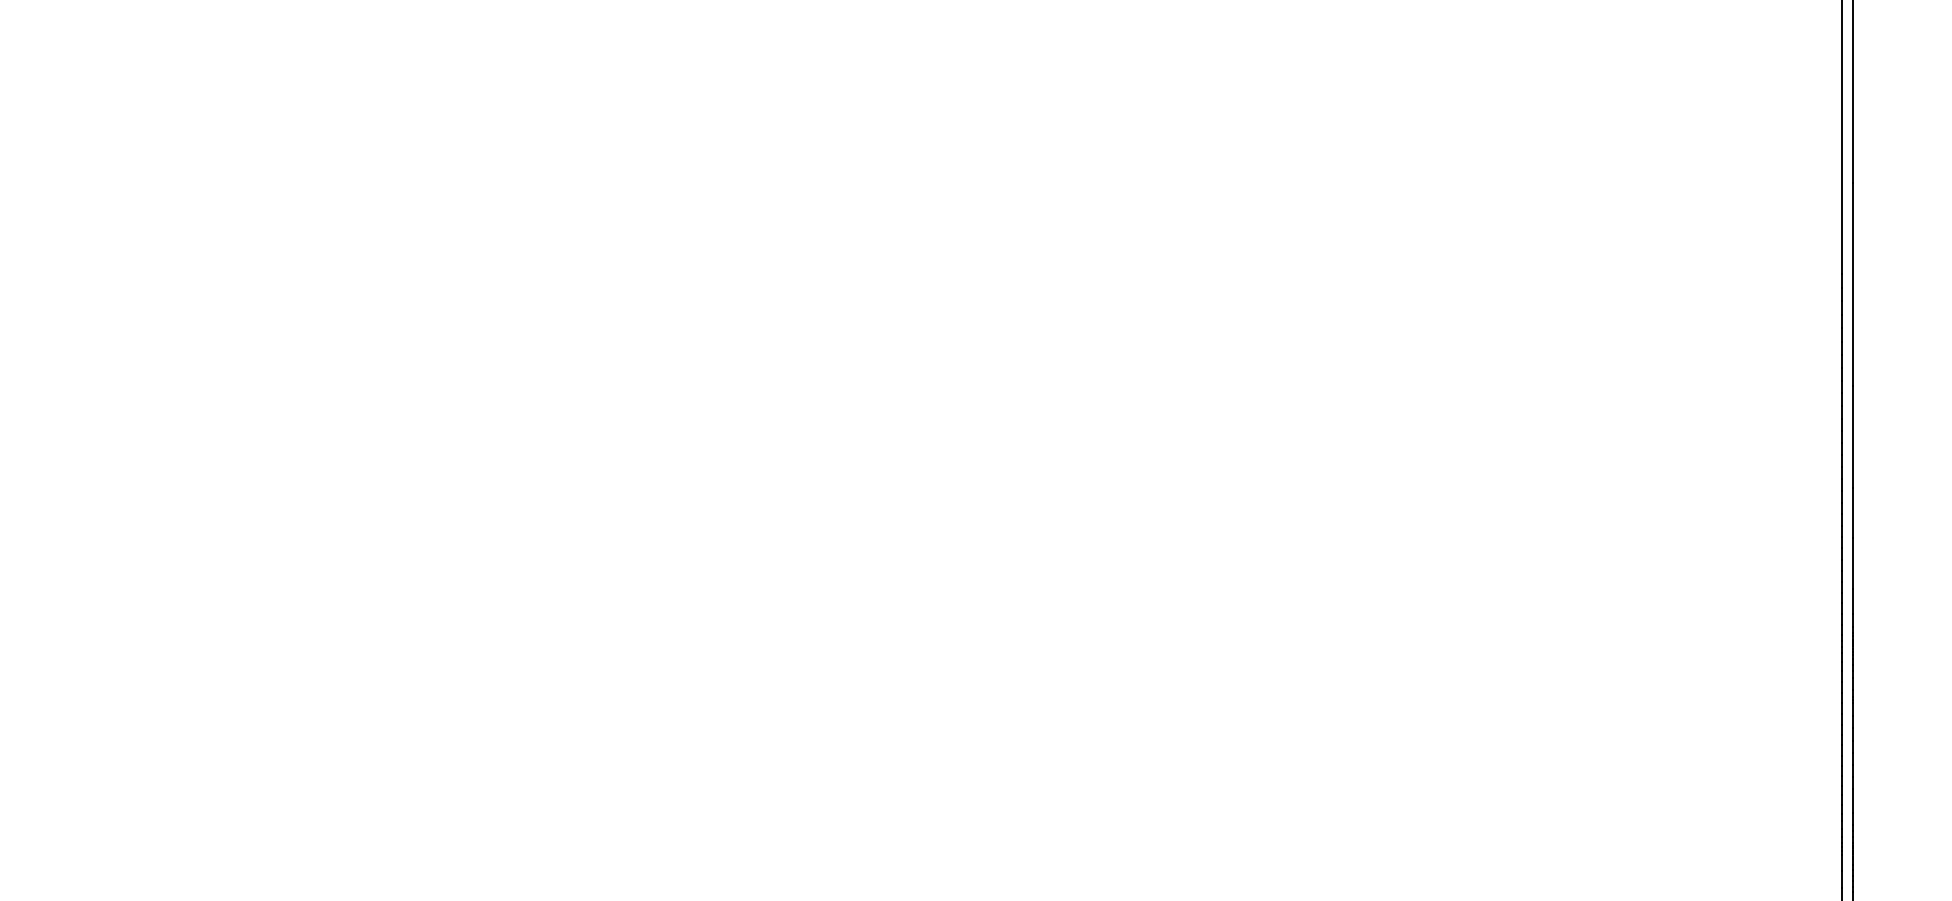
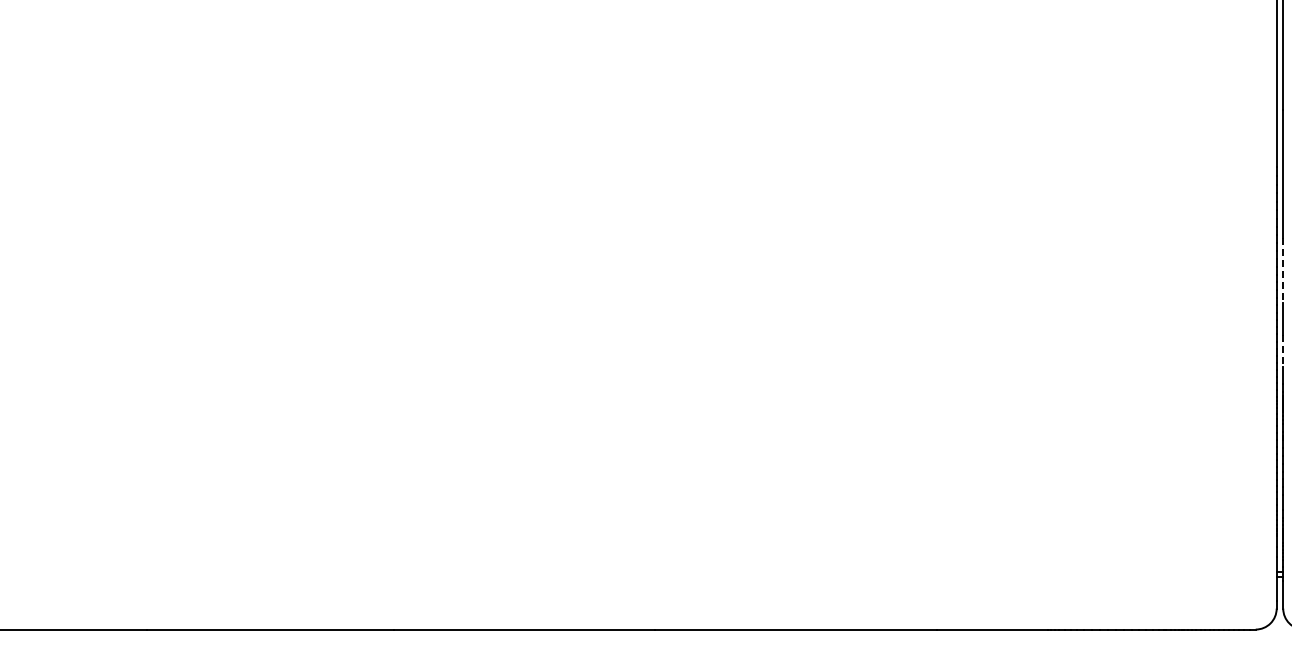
line: (1853, 438) -> (1283, 271), solid -> dashed
line: (1853, 563) -> (1283, 351), solid -> dashed

